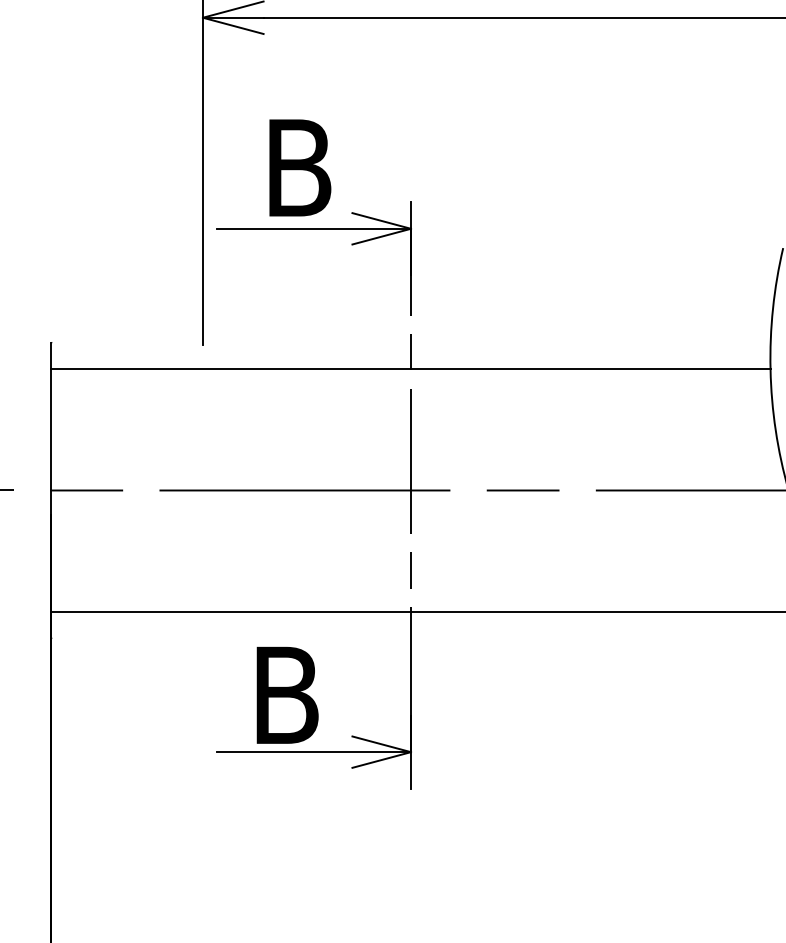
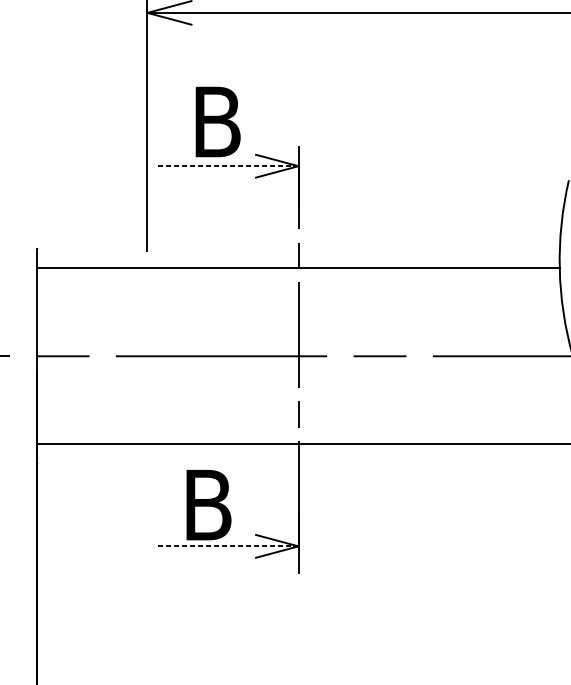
line: (314, 228) -> (228, 165), solid -> dashed
line: (314, 752) -> (228, 546), solid -> dashed

